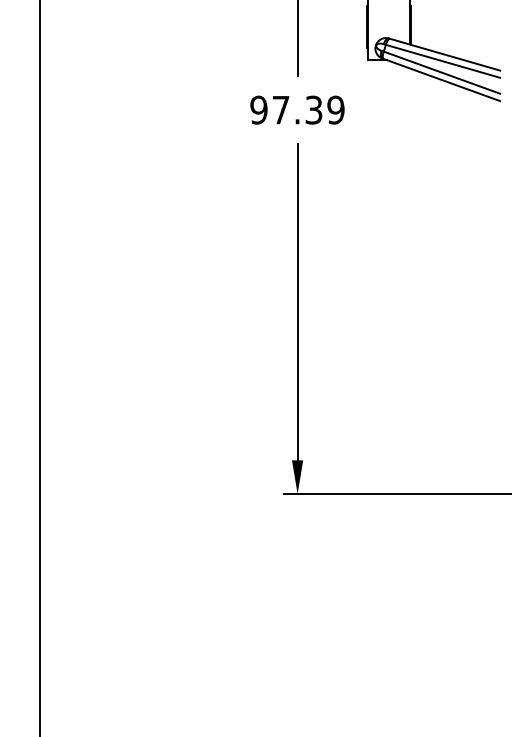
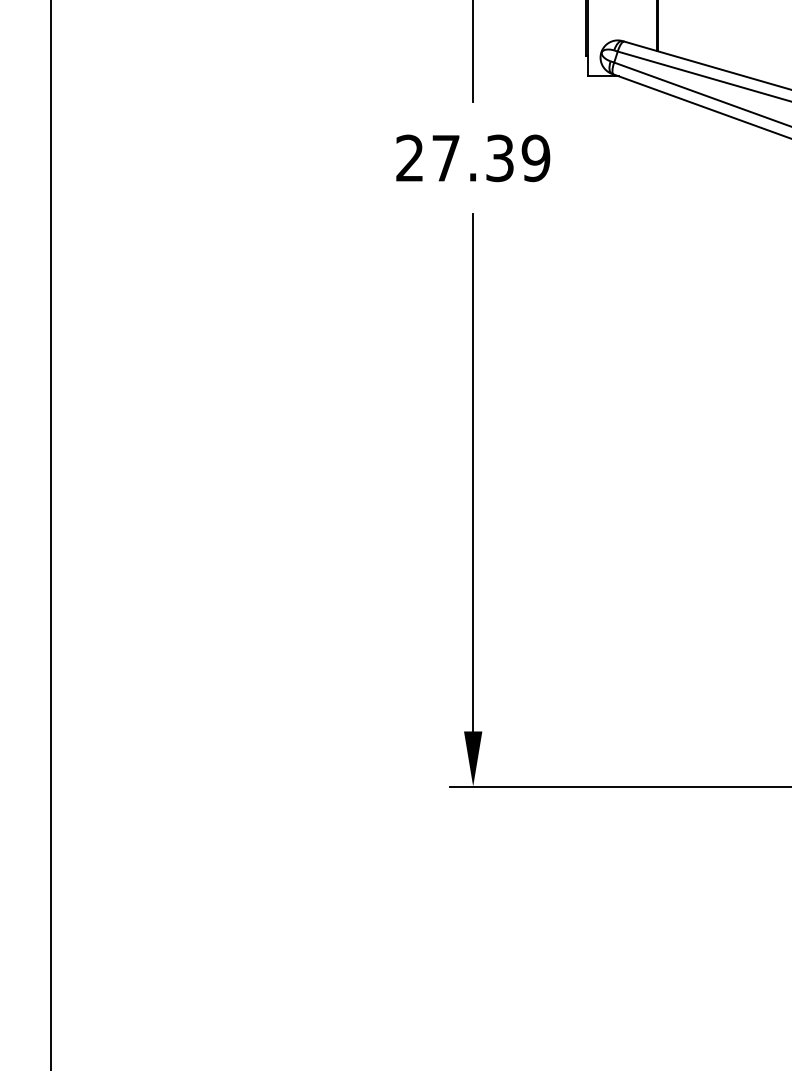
text: (258, 109) -> (409, 157), 97.39 -> 27.39

